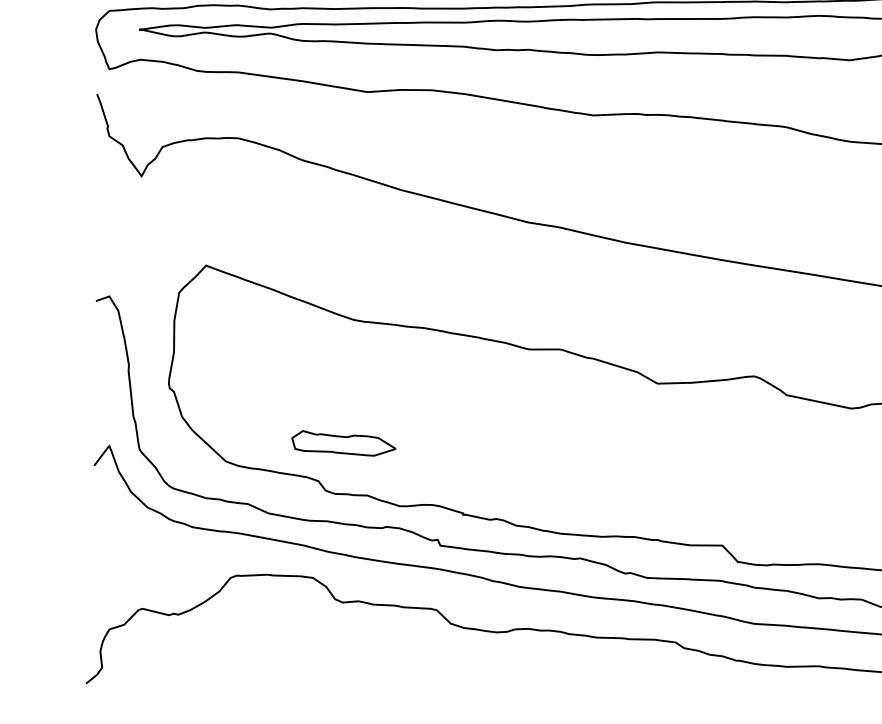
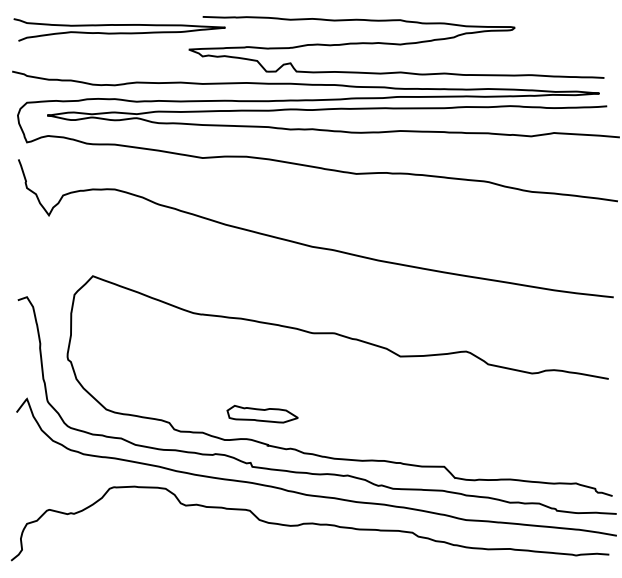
part: (343, 443) -> (262, 414), moved

